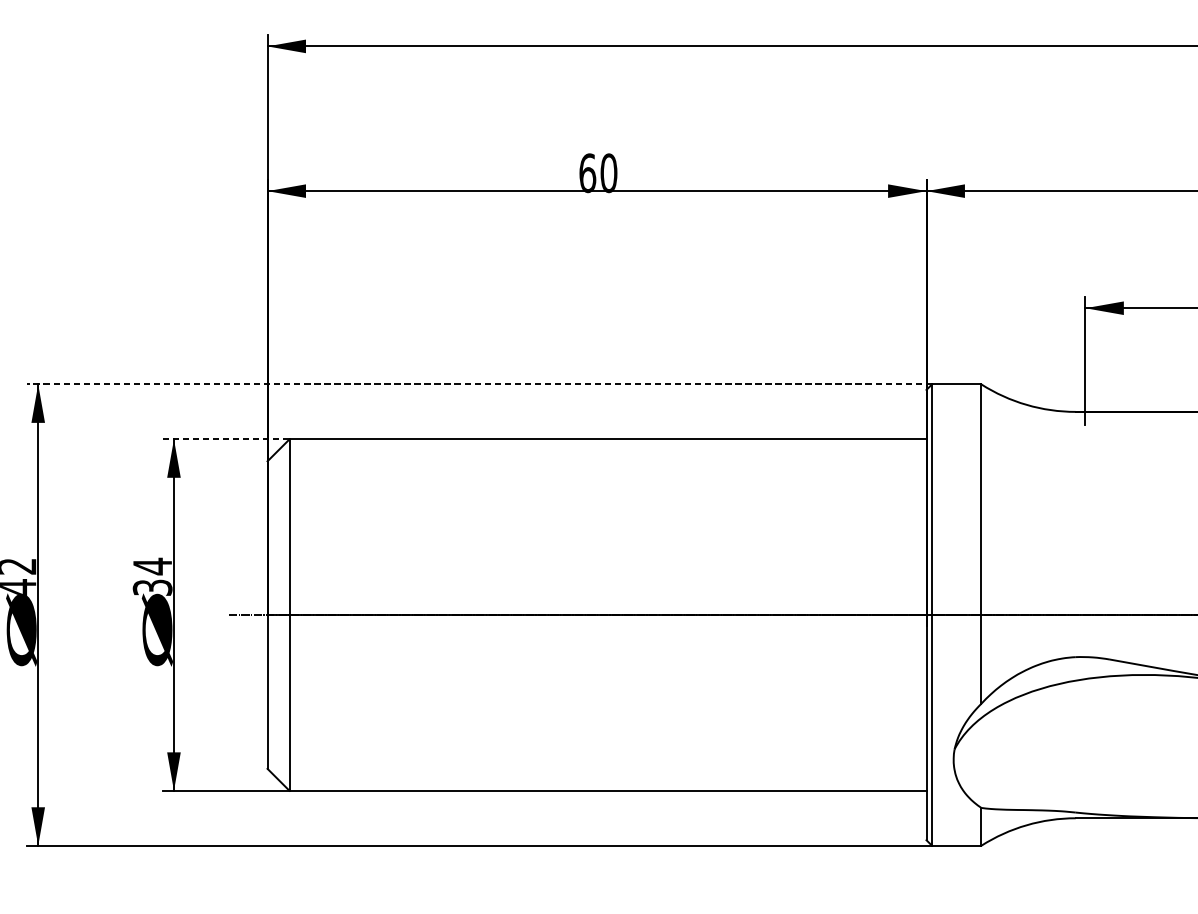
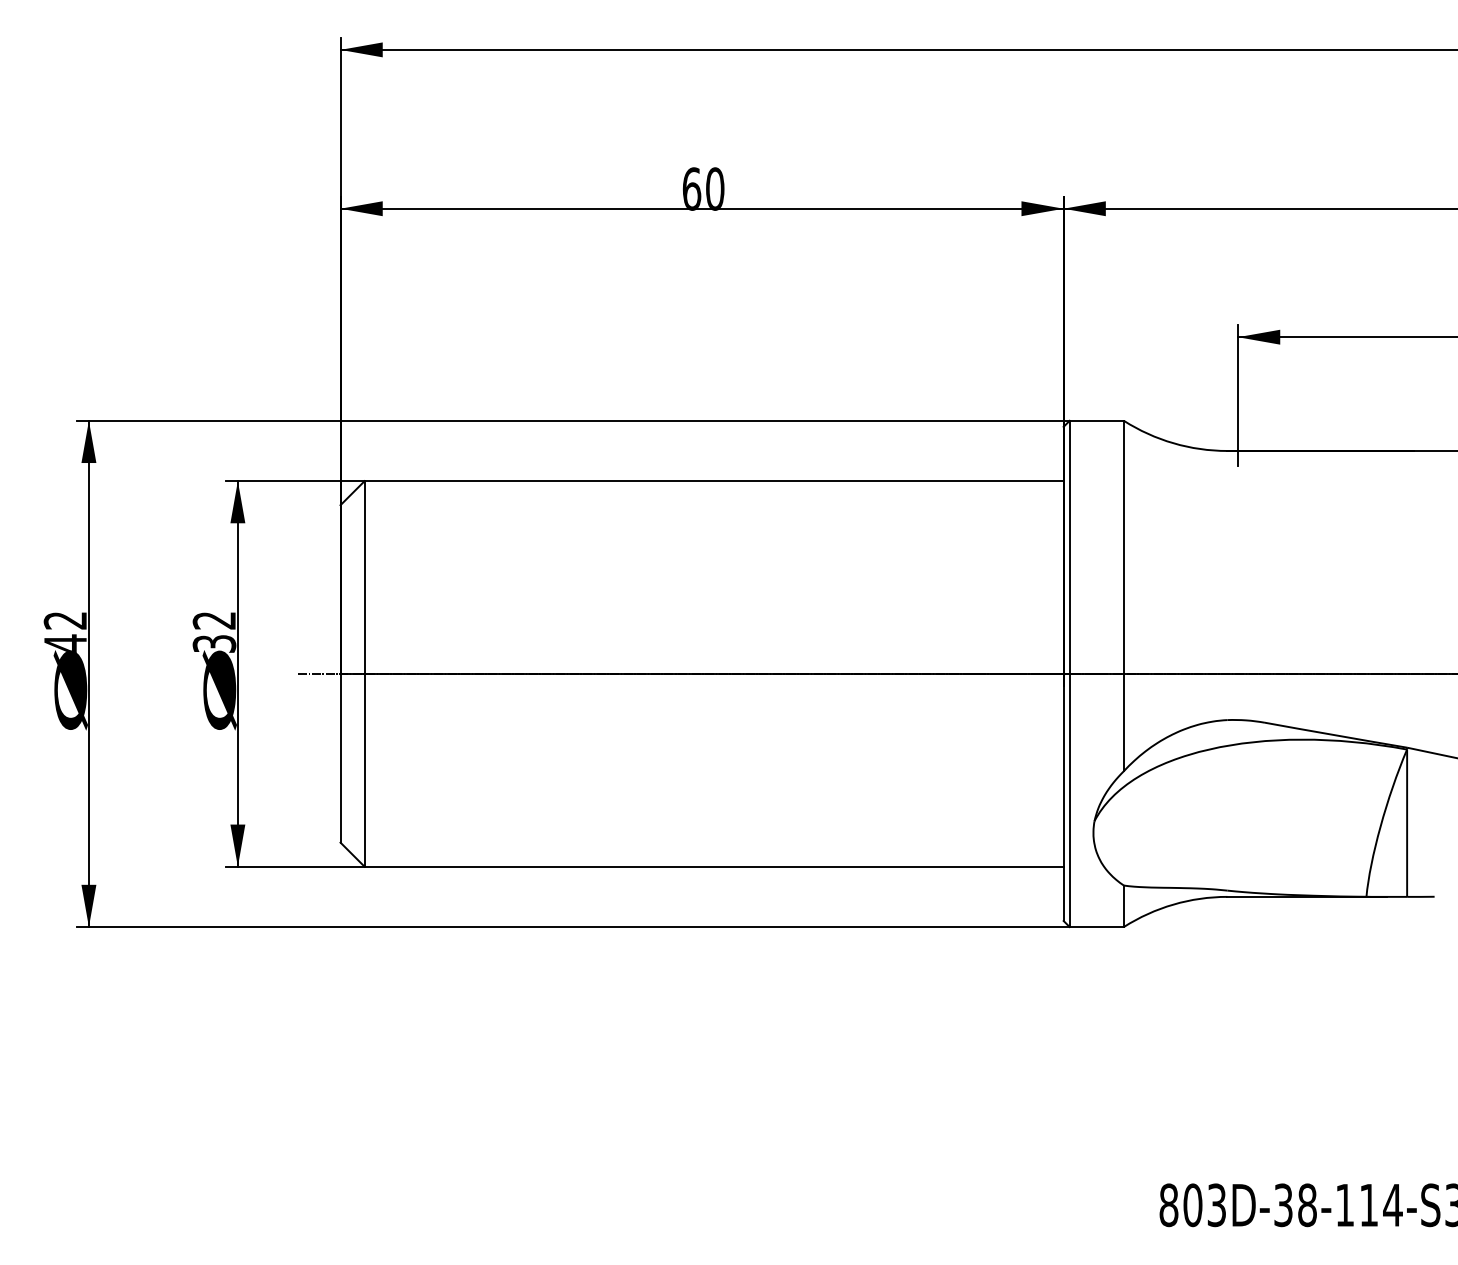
line: (478, 384) -> (572, 420), dashed -> solid
line: (225, 439) -> (294, 481), dashed -> solid
text: (151, 566) -> (213, 620), 34 -> 32

